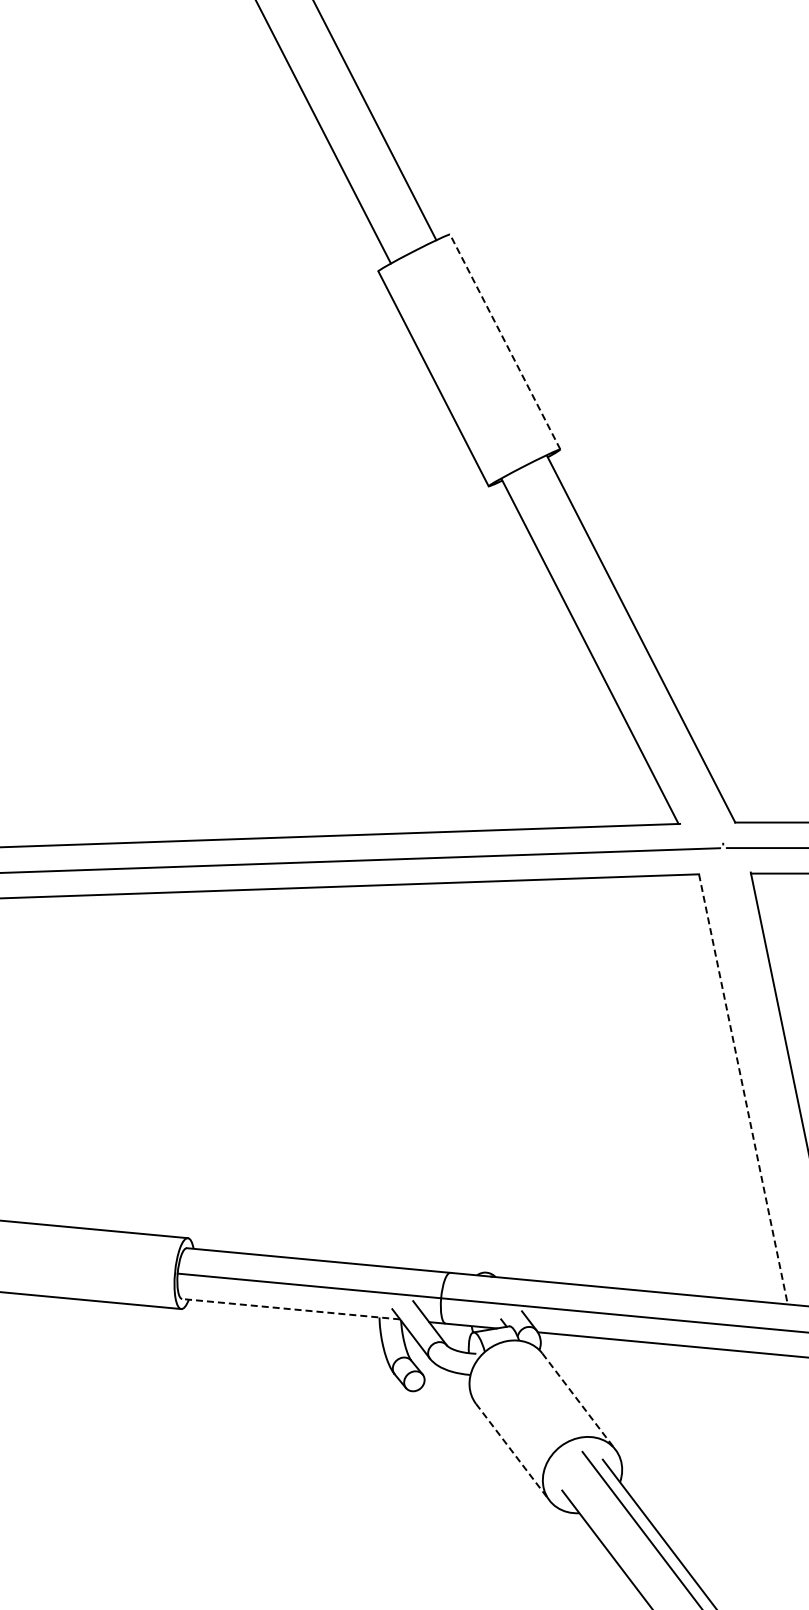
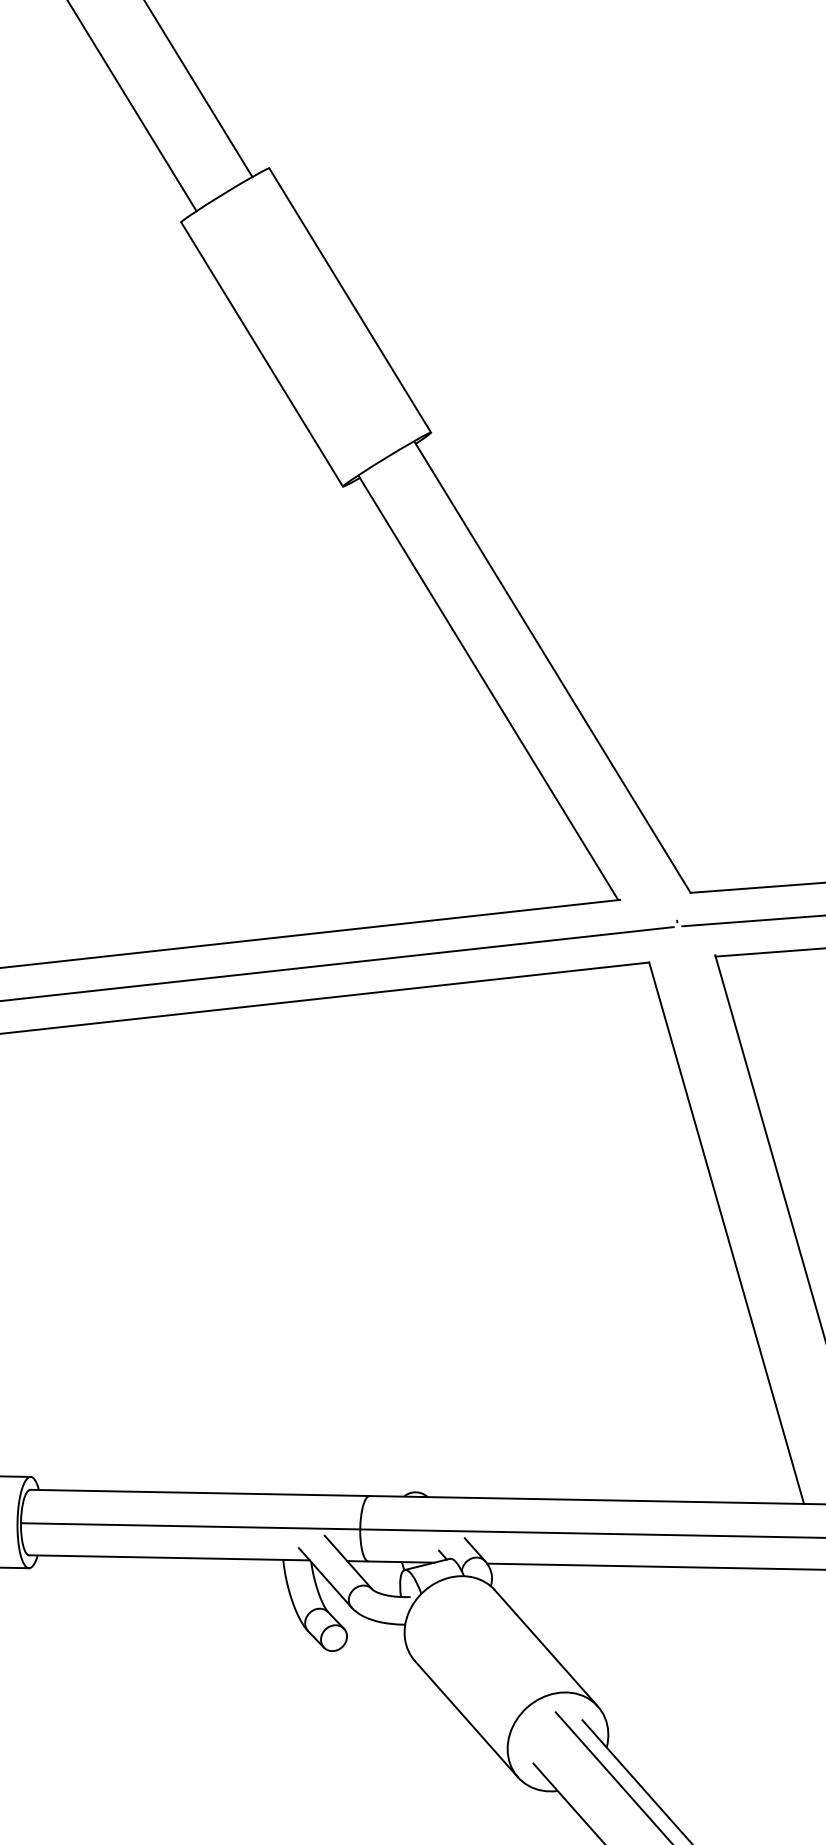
line: (505, 342) -> (350, 301), dashed -> solid
line: (743, 1089) -> (726, 1233), dashed -> solid
line: (290, 1309) -> (168, 1558), dashed -> solid
line: (579, 1401) -> (547, 1648), dashed -> solid
line: (512, 1452) -> (466, 1719), dashed -> solid

